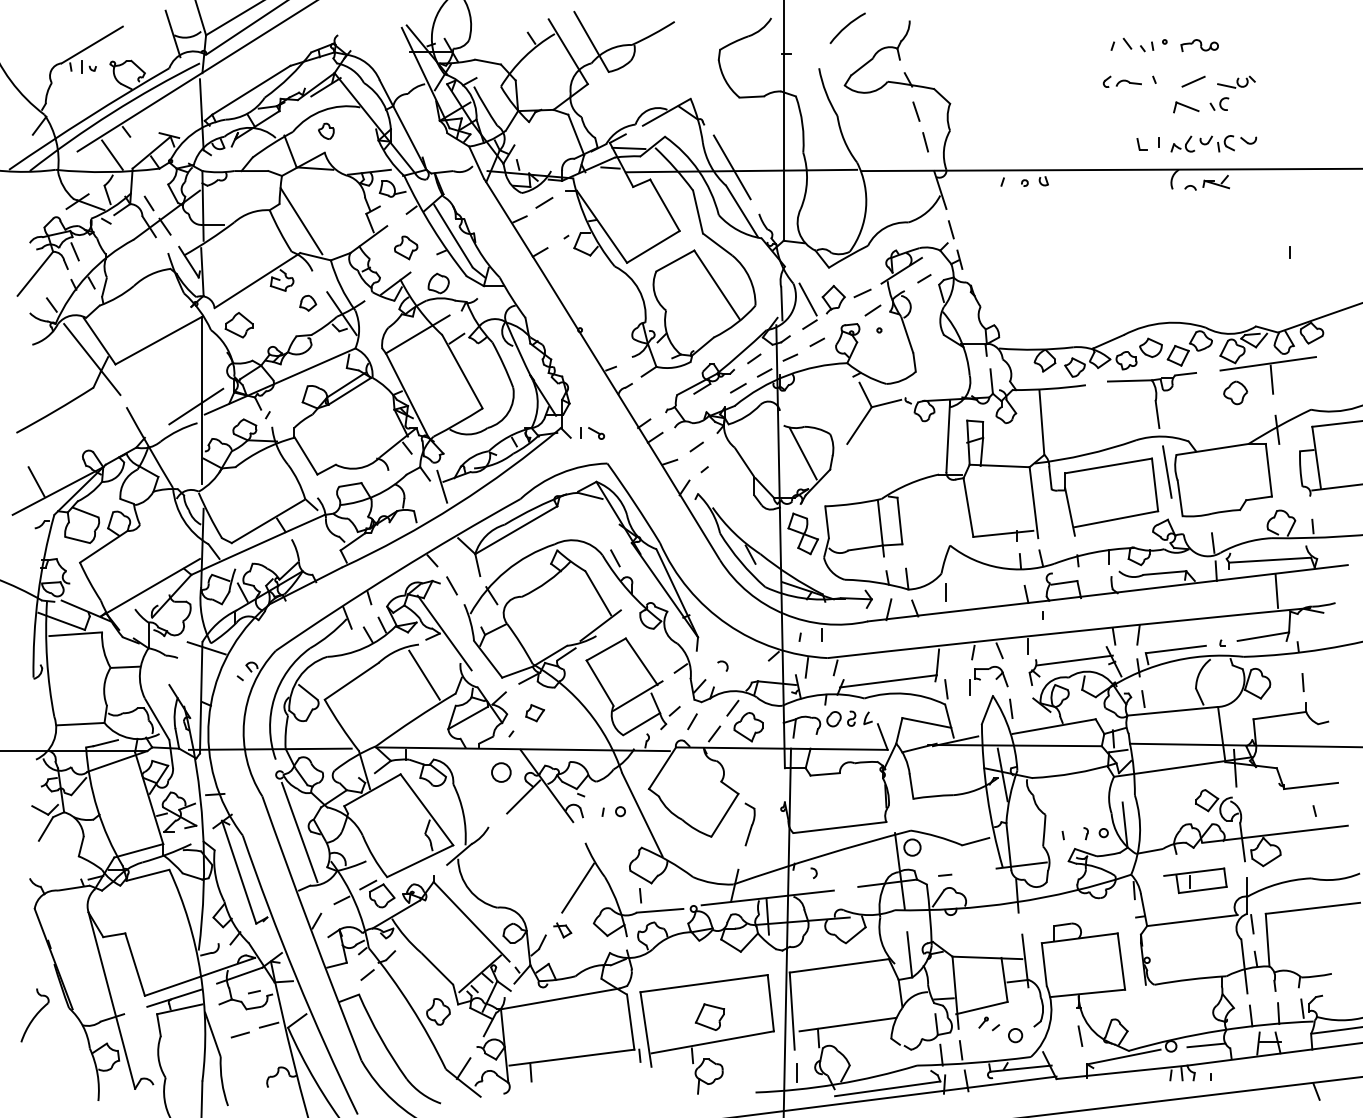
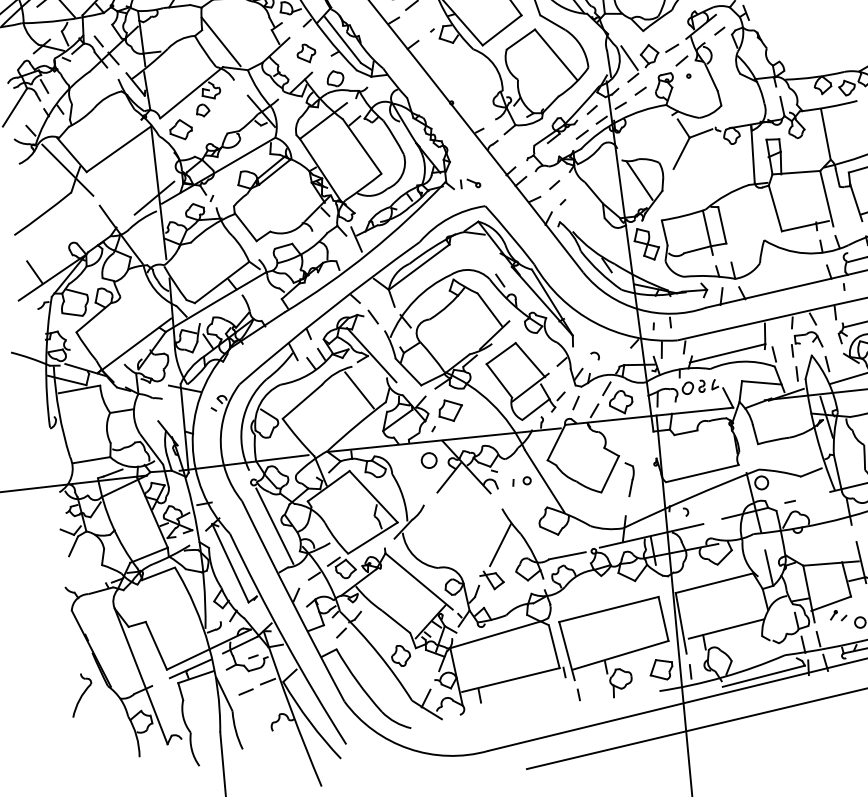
part: (308, 302) -> (203, 109), moved
line: (945, 592) -> (796, 373), moved
part: (534, 712) -> (450, 410), size x1.67
line: (640, 895) -> (578, 694), moved
part: (562, 930) -> (491, 580), size x1.67
part: (709, 1016) -> (660, 669), moved

